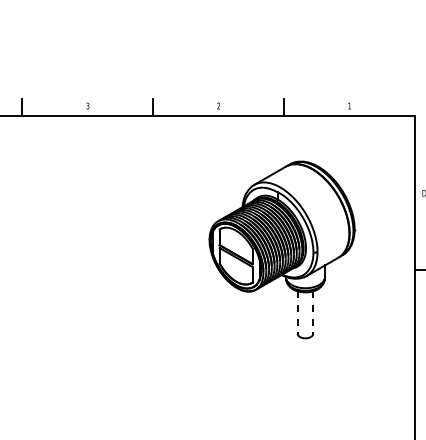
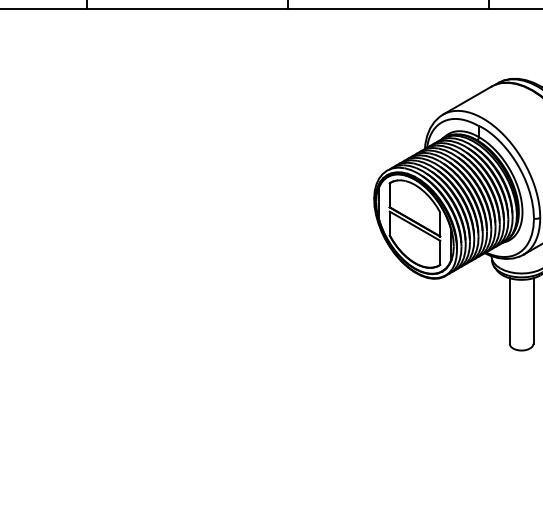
line: (297, 313) -> (509, 312), dashed -> solid
line: (313, 313) -> (533, 312), dashed -> solid

